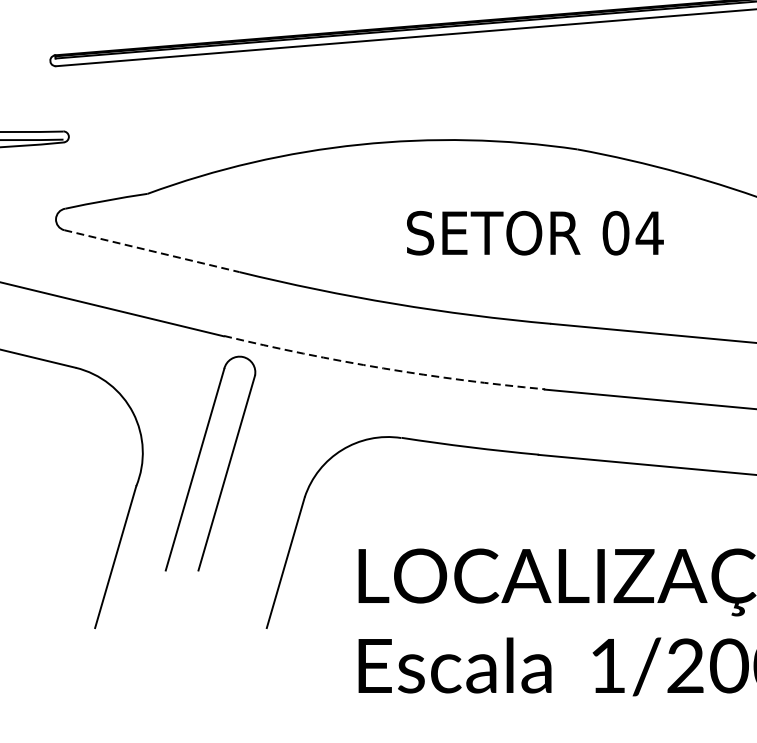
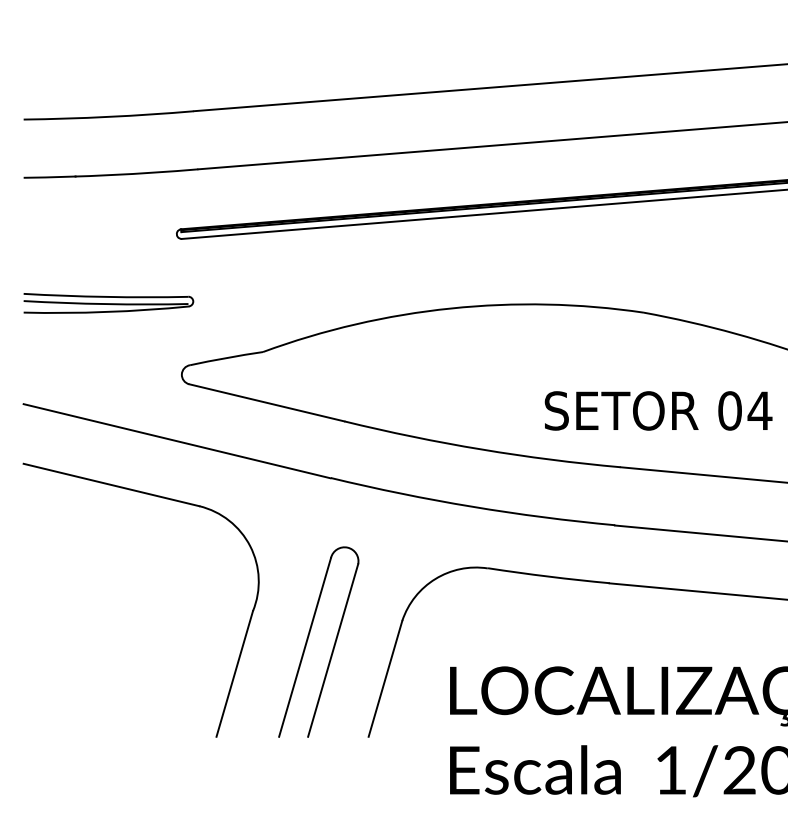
text: (535, 232) -> (658, 410), moved
line: (151, 250) -> (266, 402), dashed -> solid
arc: (384, 368) -> (472, 506), dashed -> solid
part: (198, 460) -> (308, 639), moved

